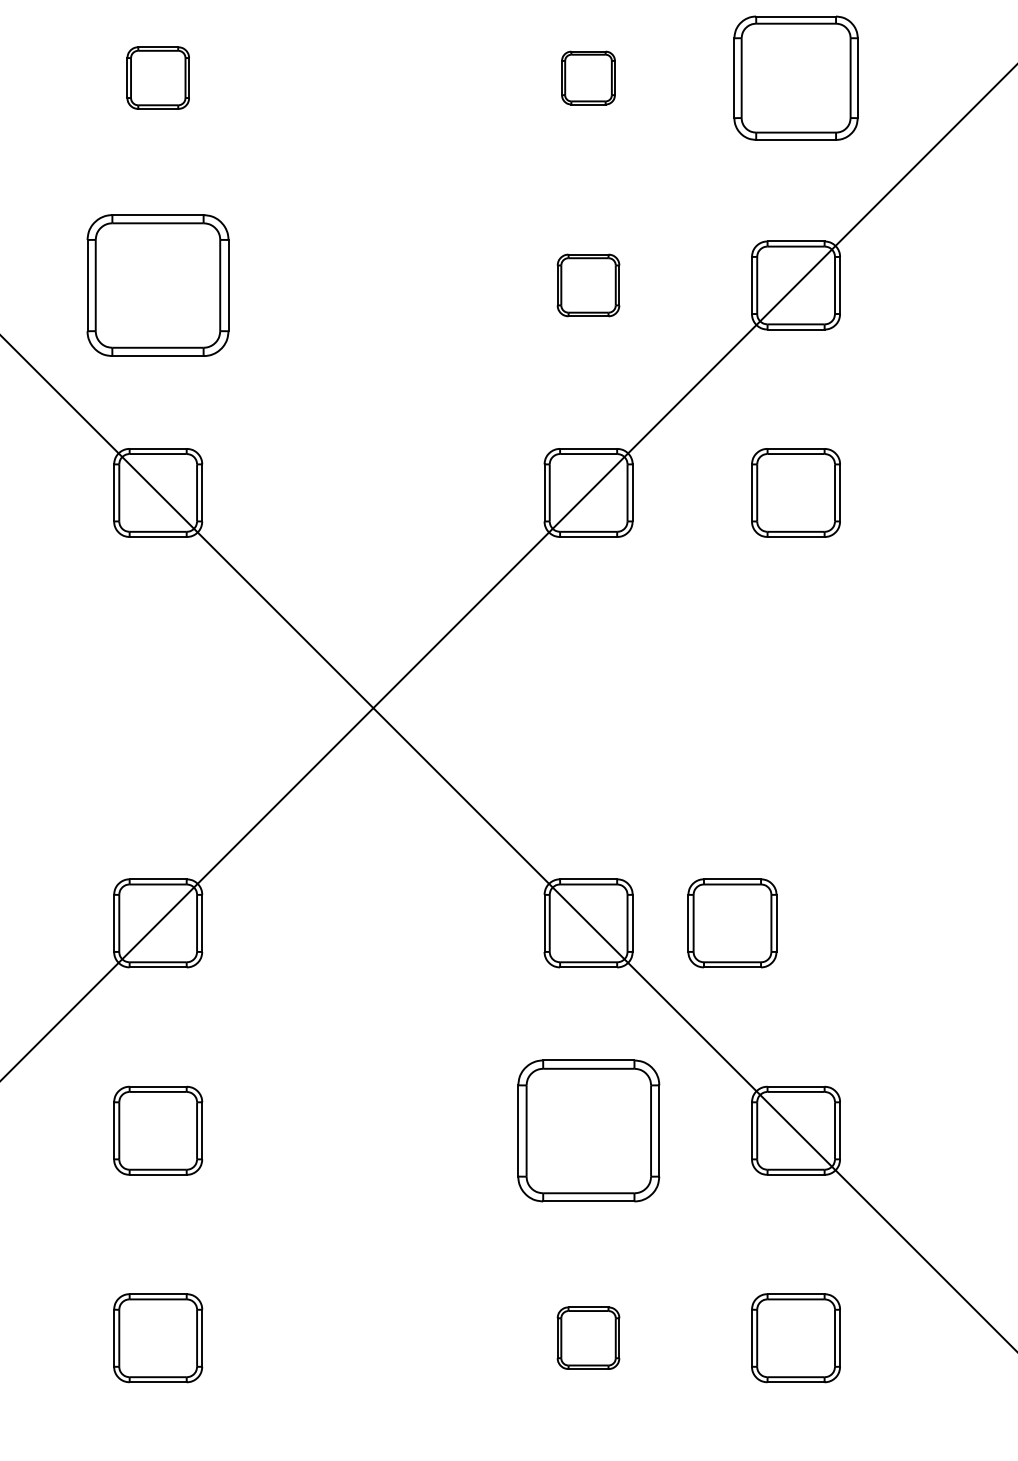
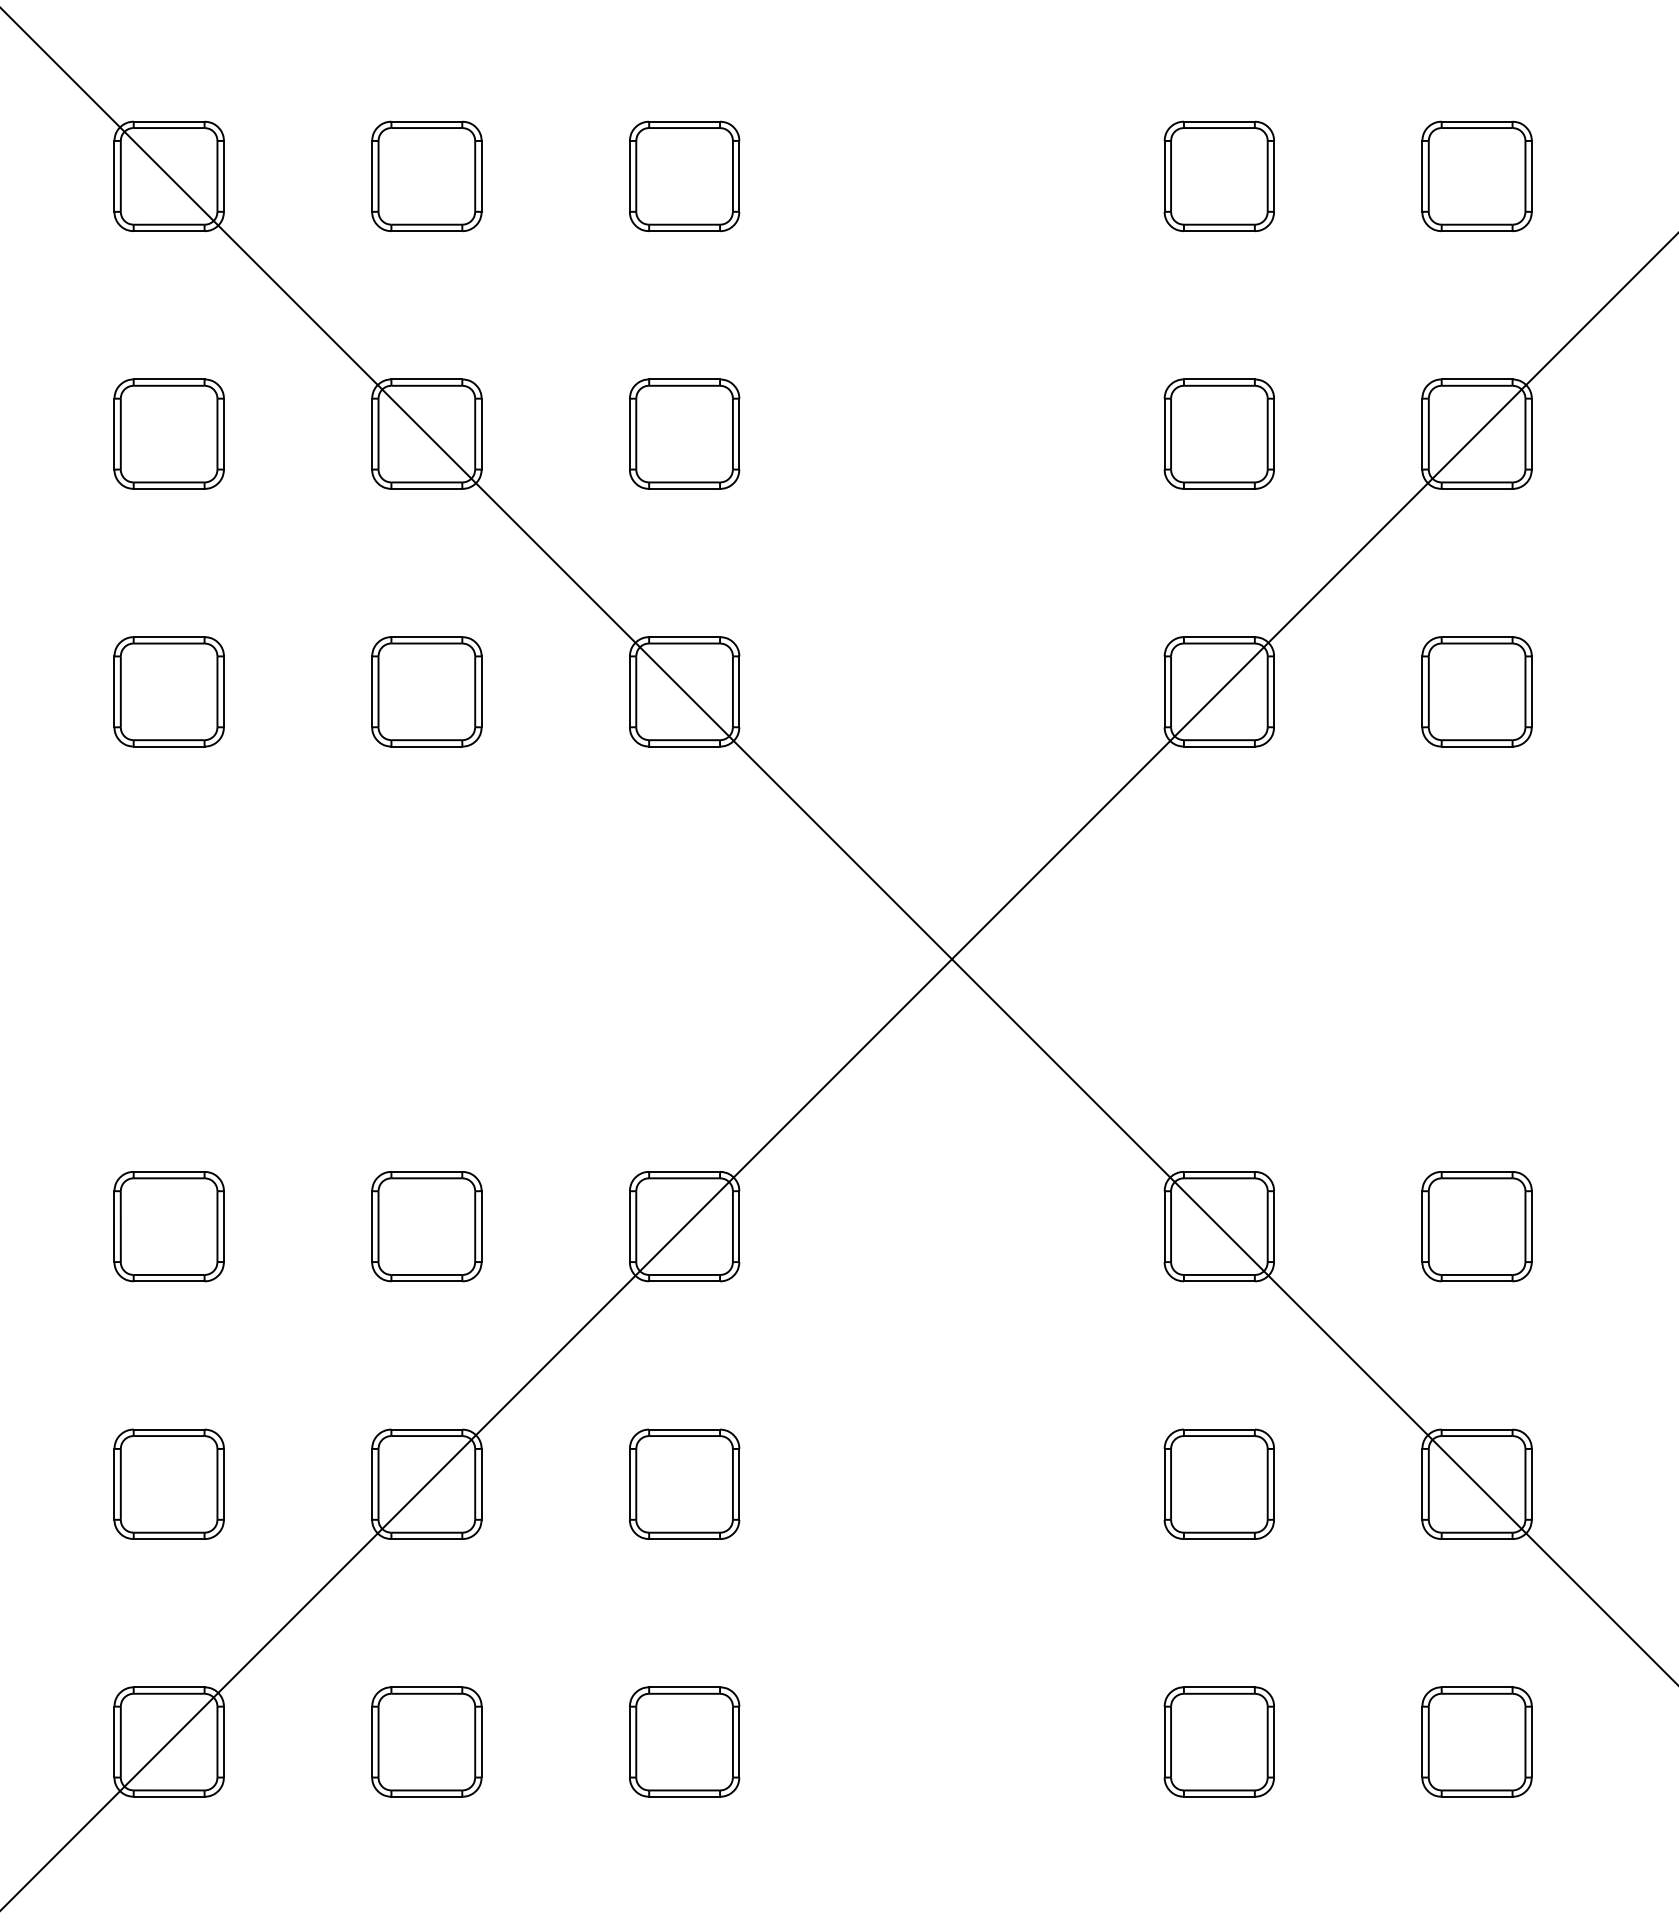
part: (795, 77) -> (1476, 175), size x0.71
part: (158, 78) -> (684, 176), size x1.43
part: (587, 78) -> (1218, 176), size x1.67
part: (158, 284) -> (684, 433), size x0.62
part: (587, 284) -> (1218, 433), size x1.43
part: (731, 923) -> (1476, 1226), moved
part: (587, 1130) -> (1218, 1483), size x0.62
part: (587, 1337) -> (1218, 1741), size x1.43

